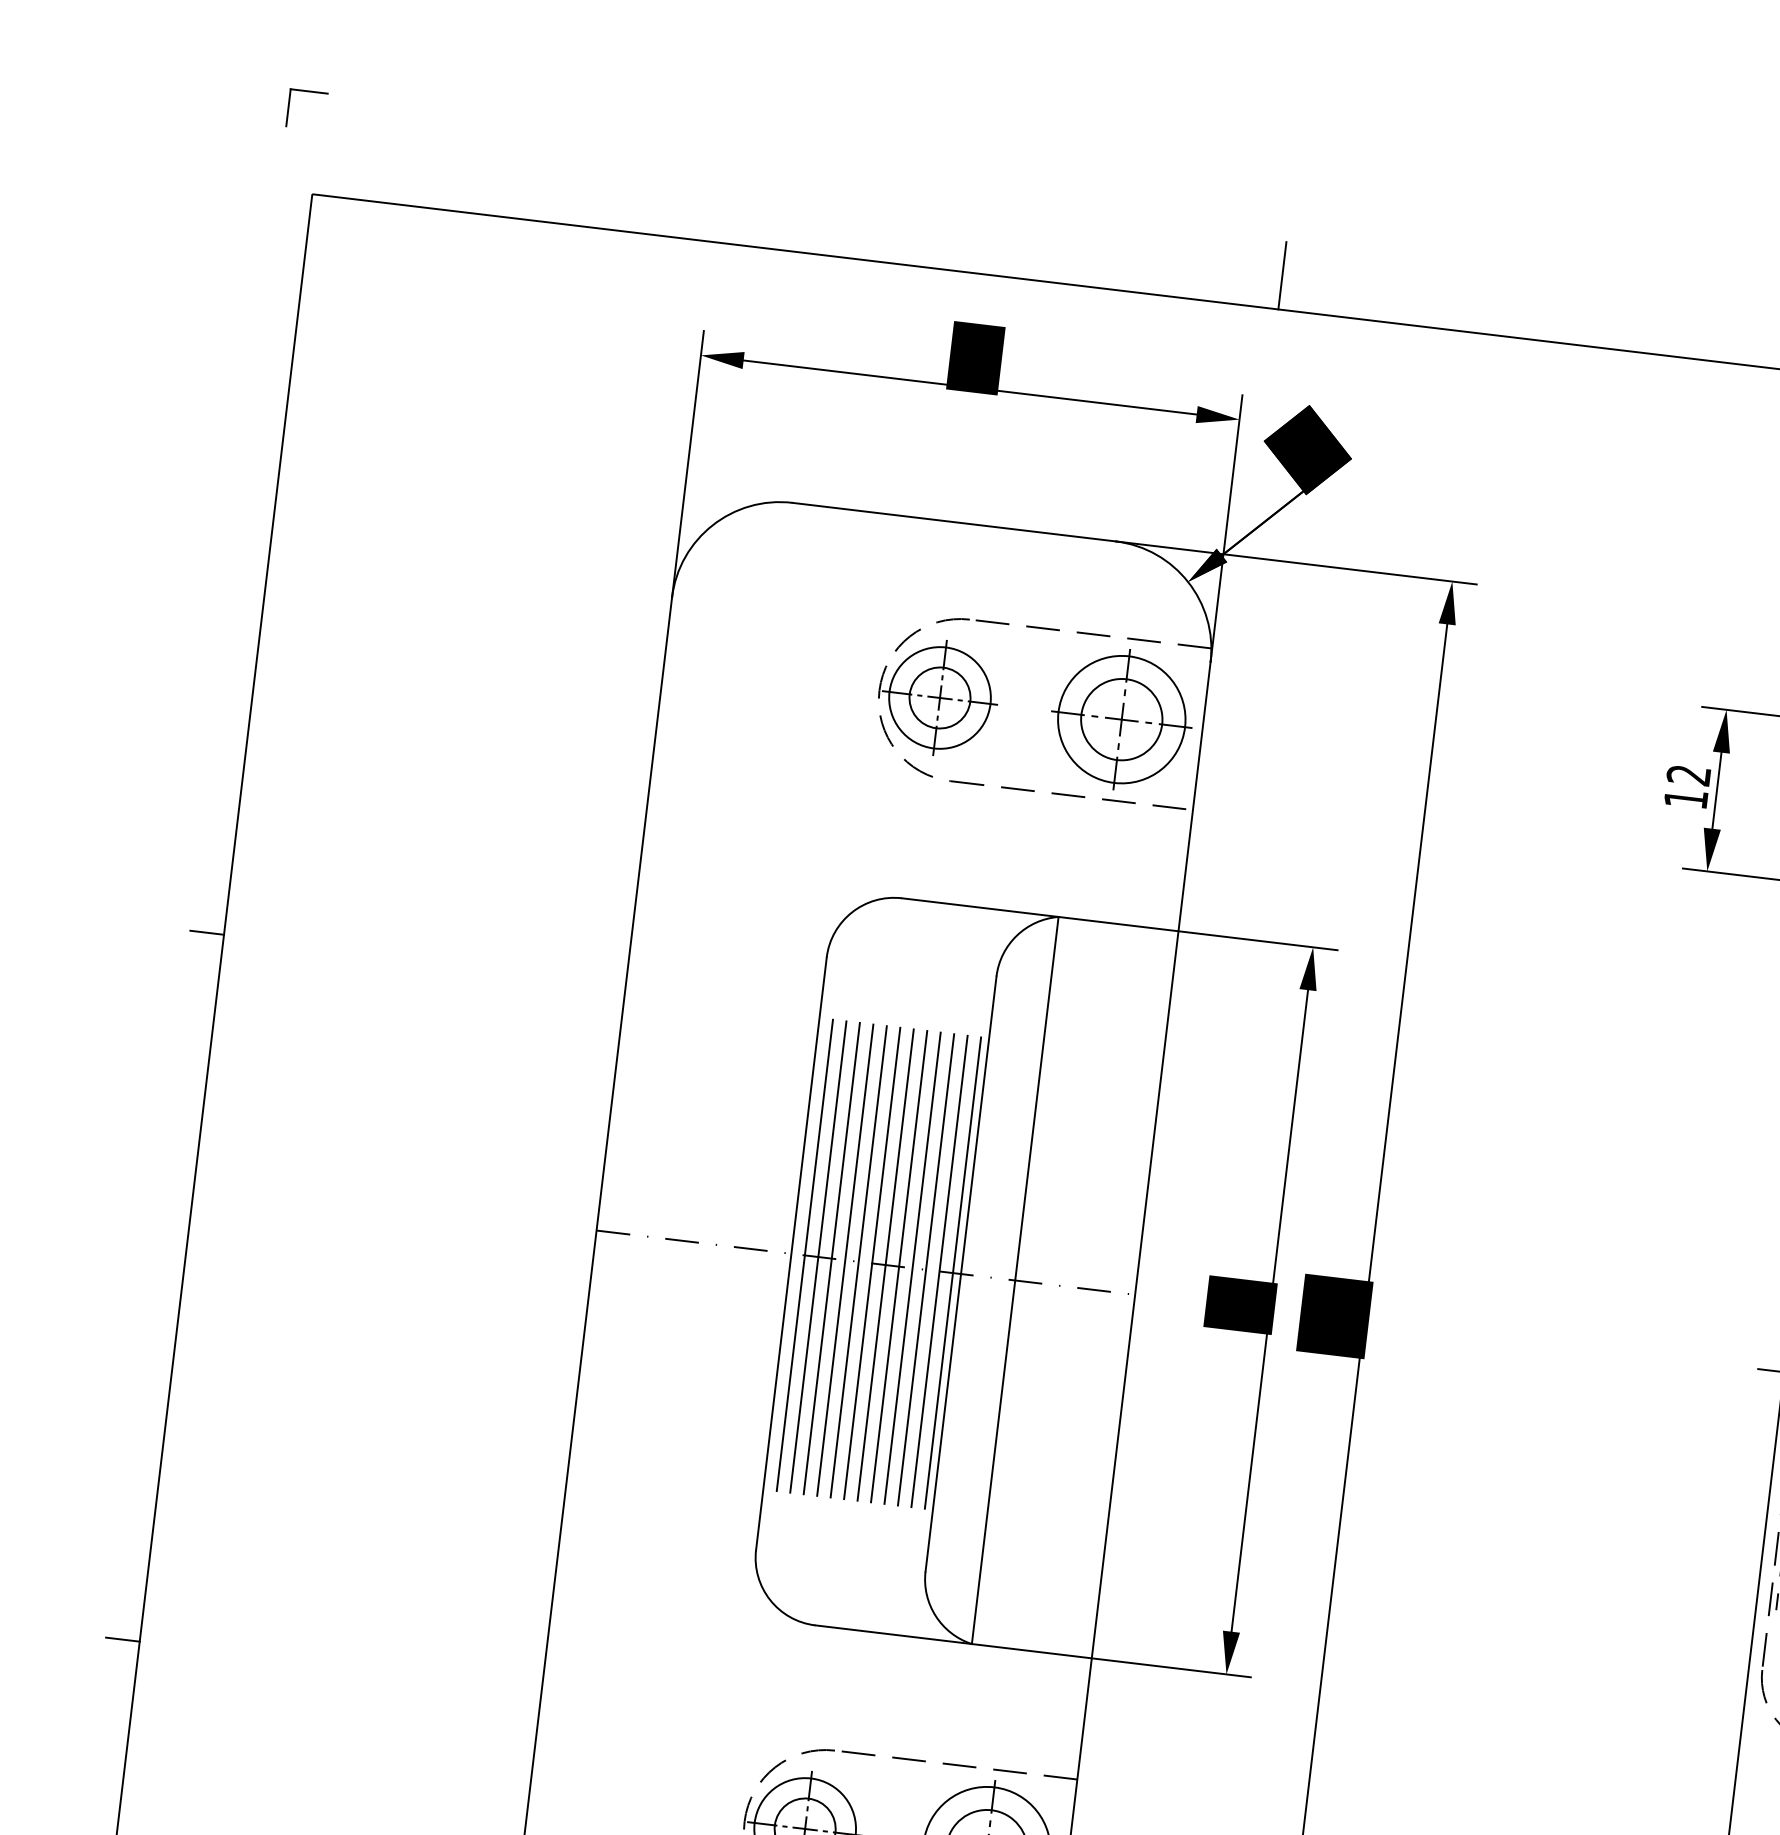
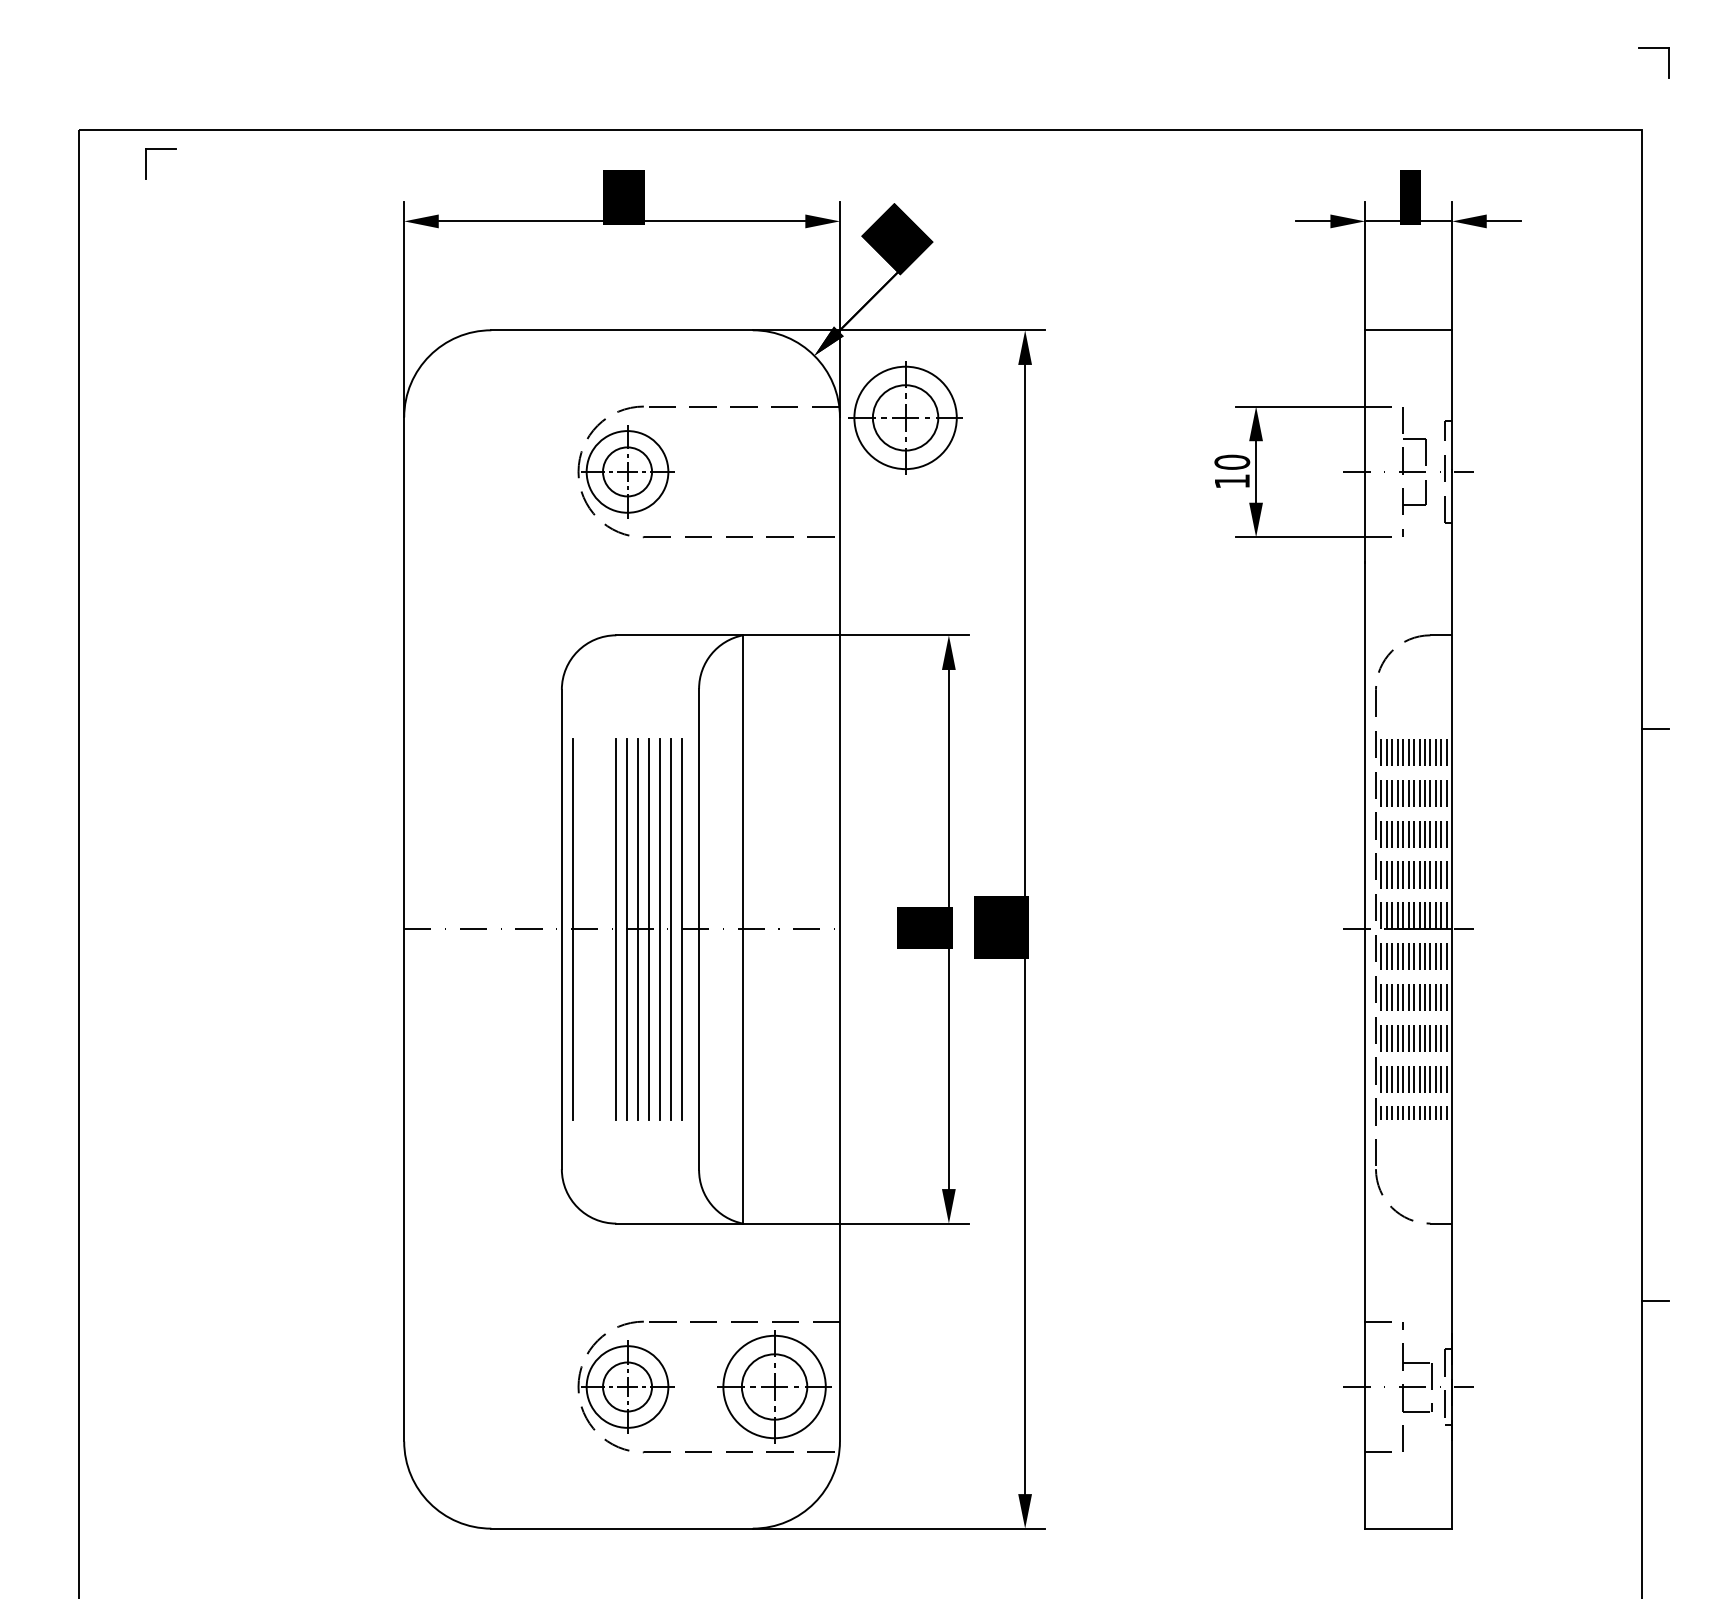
part: (309, 91) -> (160, 149), moved
line: (1282, 275) -> (860, 102), removed
part: (1121, 719) -> (905, 417), moved
text: (1689, 774) -> (1232, 461), 12 -> 10
line: (206, 932) -> (64, 728), removed
line: (818, 1257) -> (583, 929), removed
line: (831, 1258) -> (594, 929), removed
line: (845, 1260) -> (605, 929), removed
line: (952, 1273) -> (692, 929), removed
line: (122, 1639) -> (64, 1300), removed

